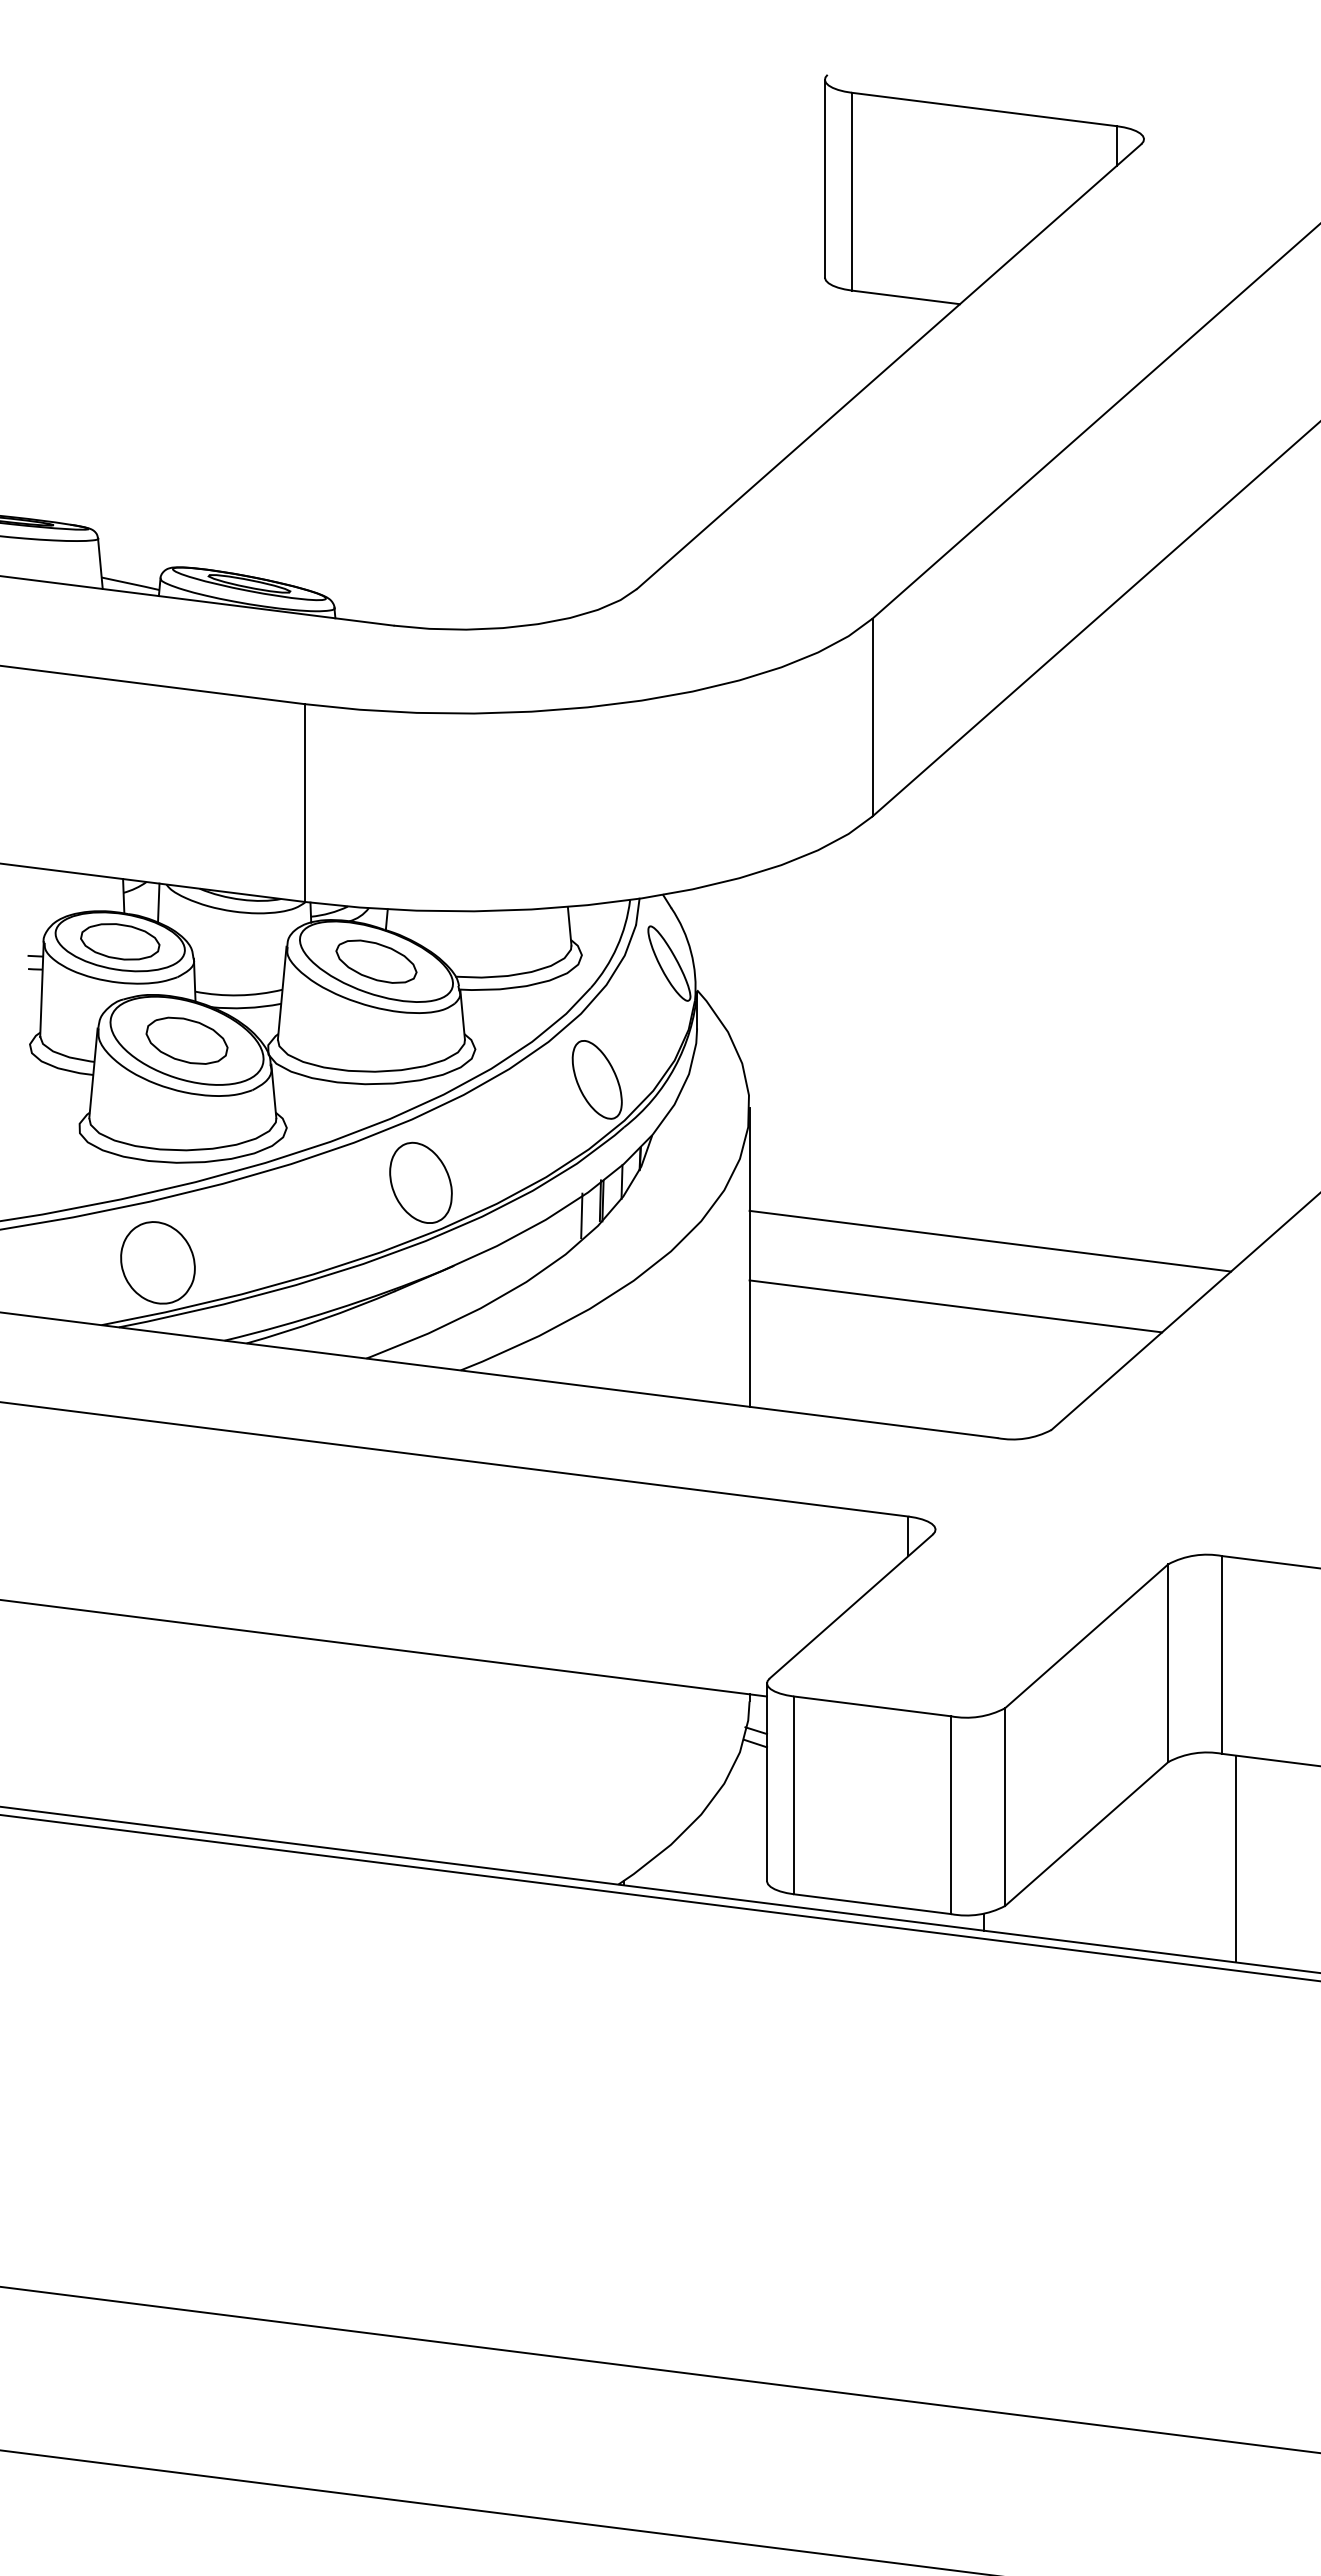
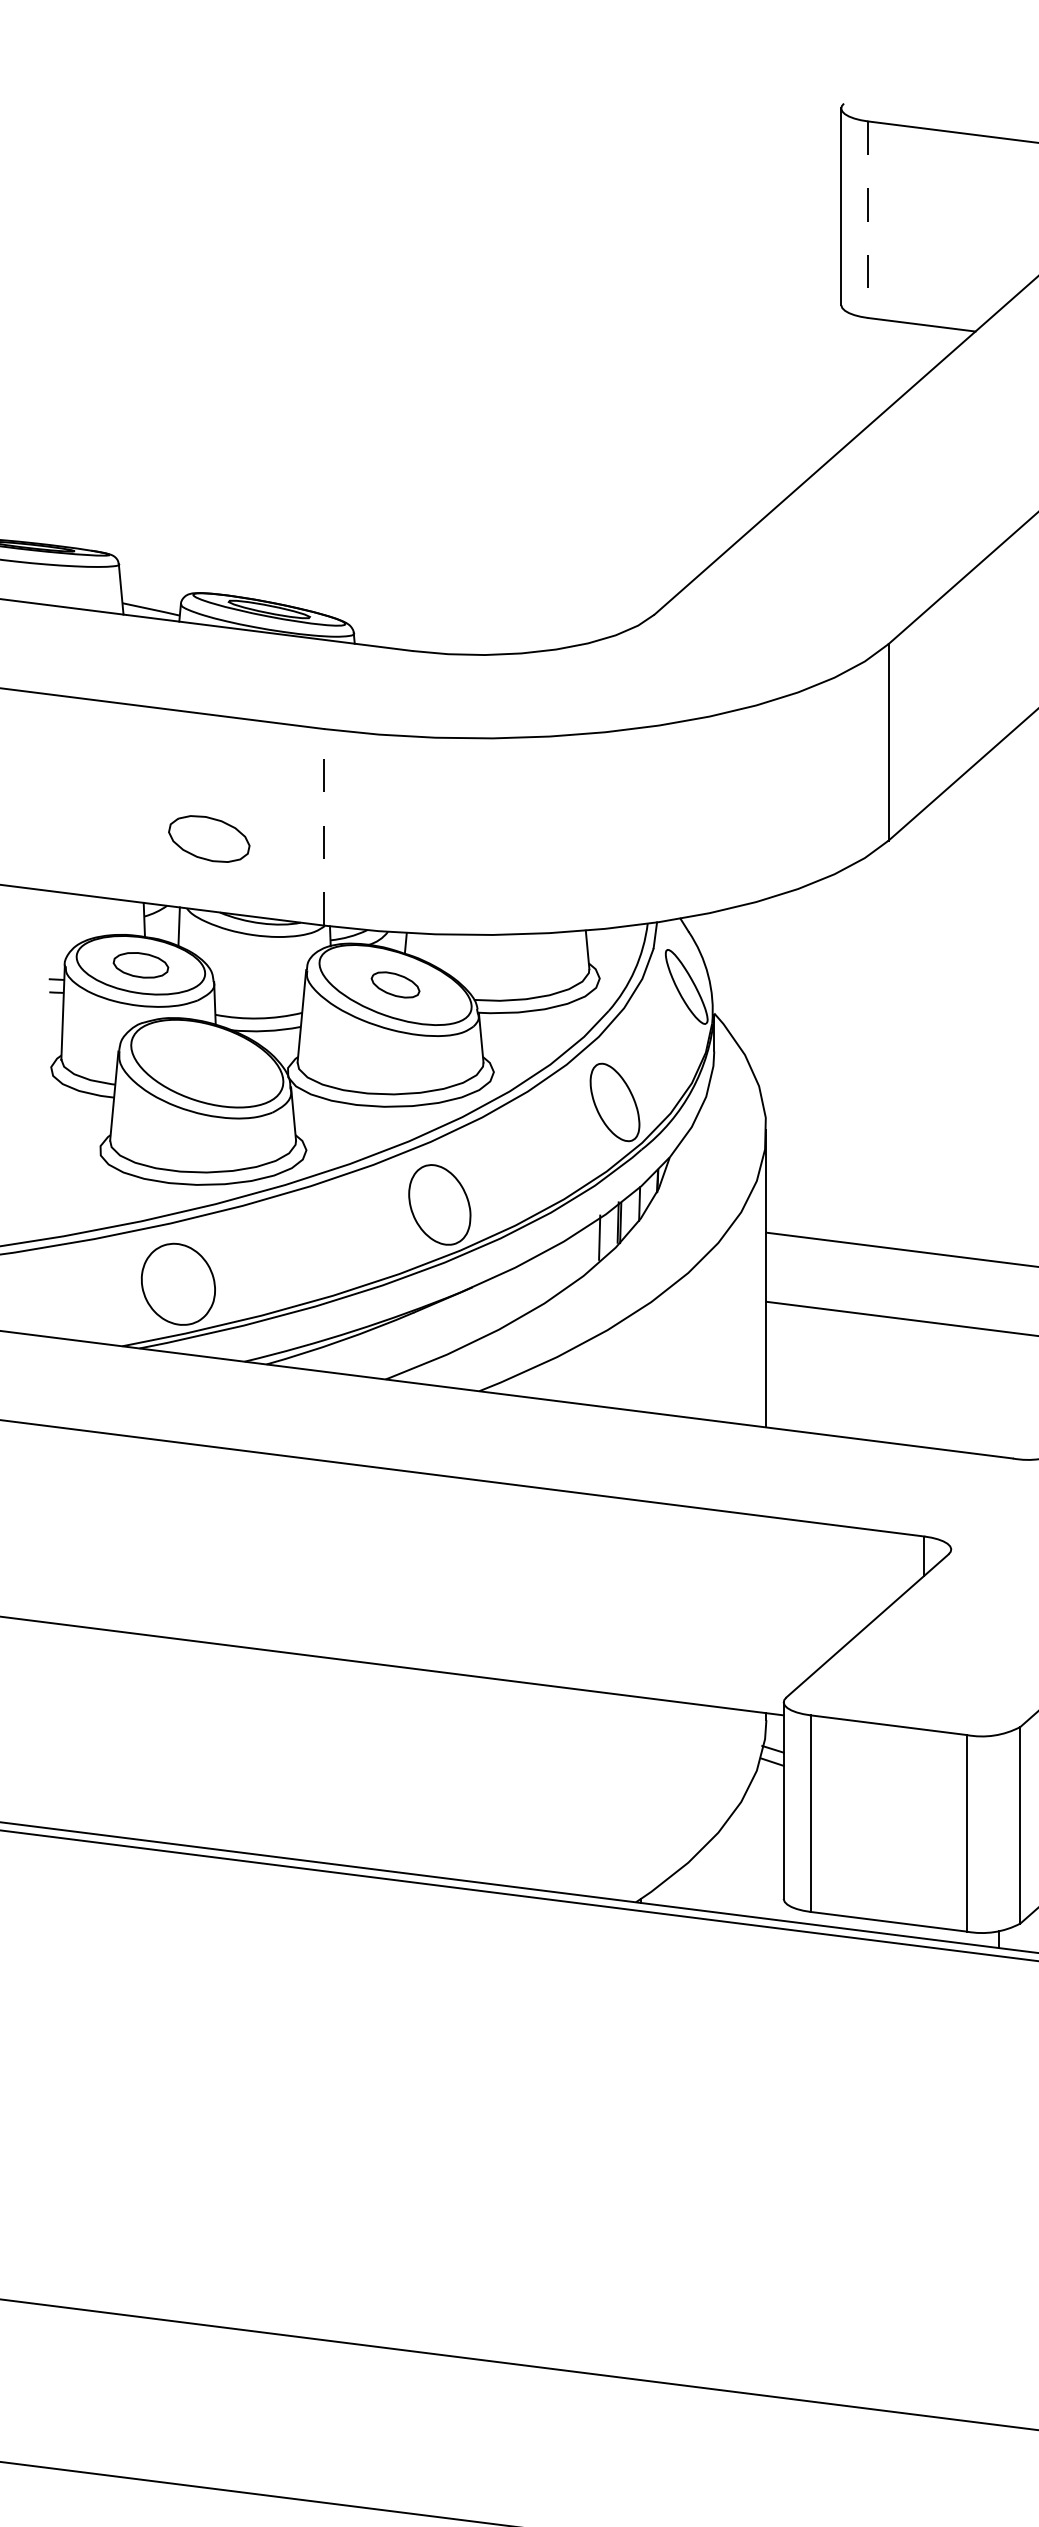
line: (852, 191) -> (868, 219), solid -> dashed
line: (304, 803) -> (324, 827), solid -> dashed
part: (120, 941) -> (141, 964), size x0.7
part: (376, 961) -> (395, 984), size x0.6
part: (186, 1040) -> (208, 838), moved

